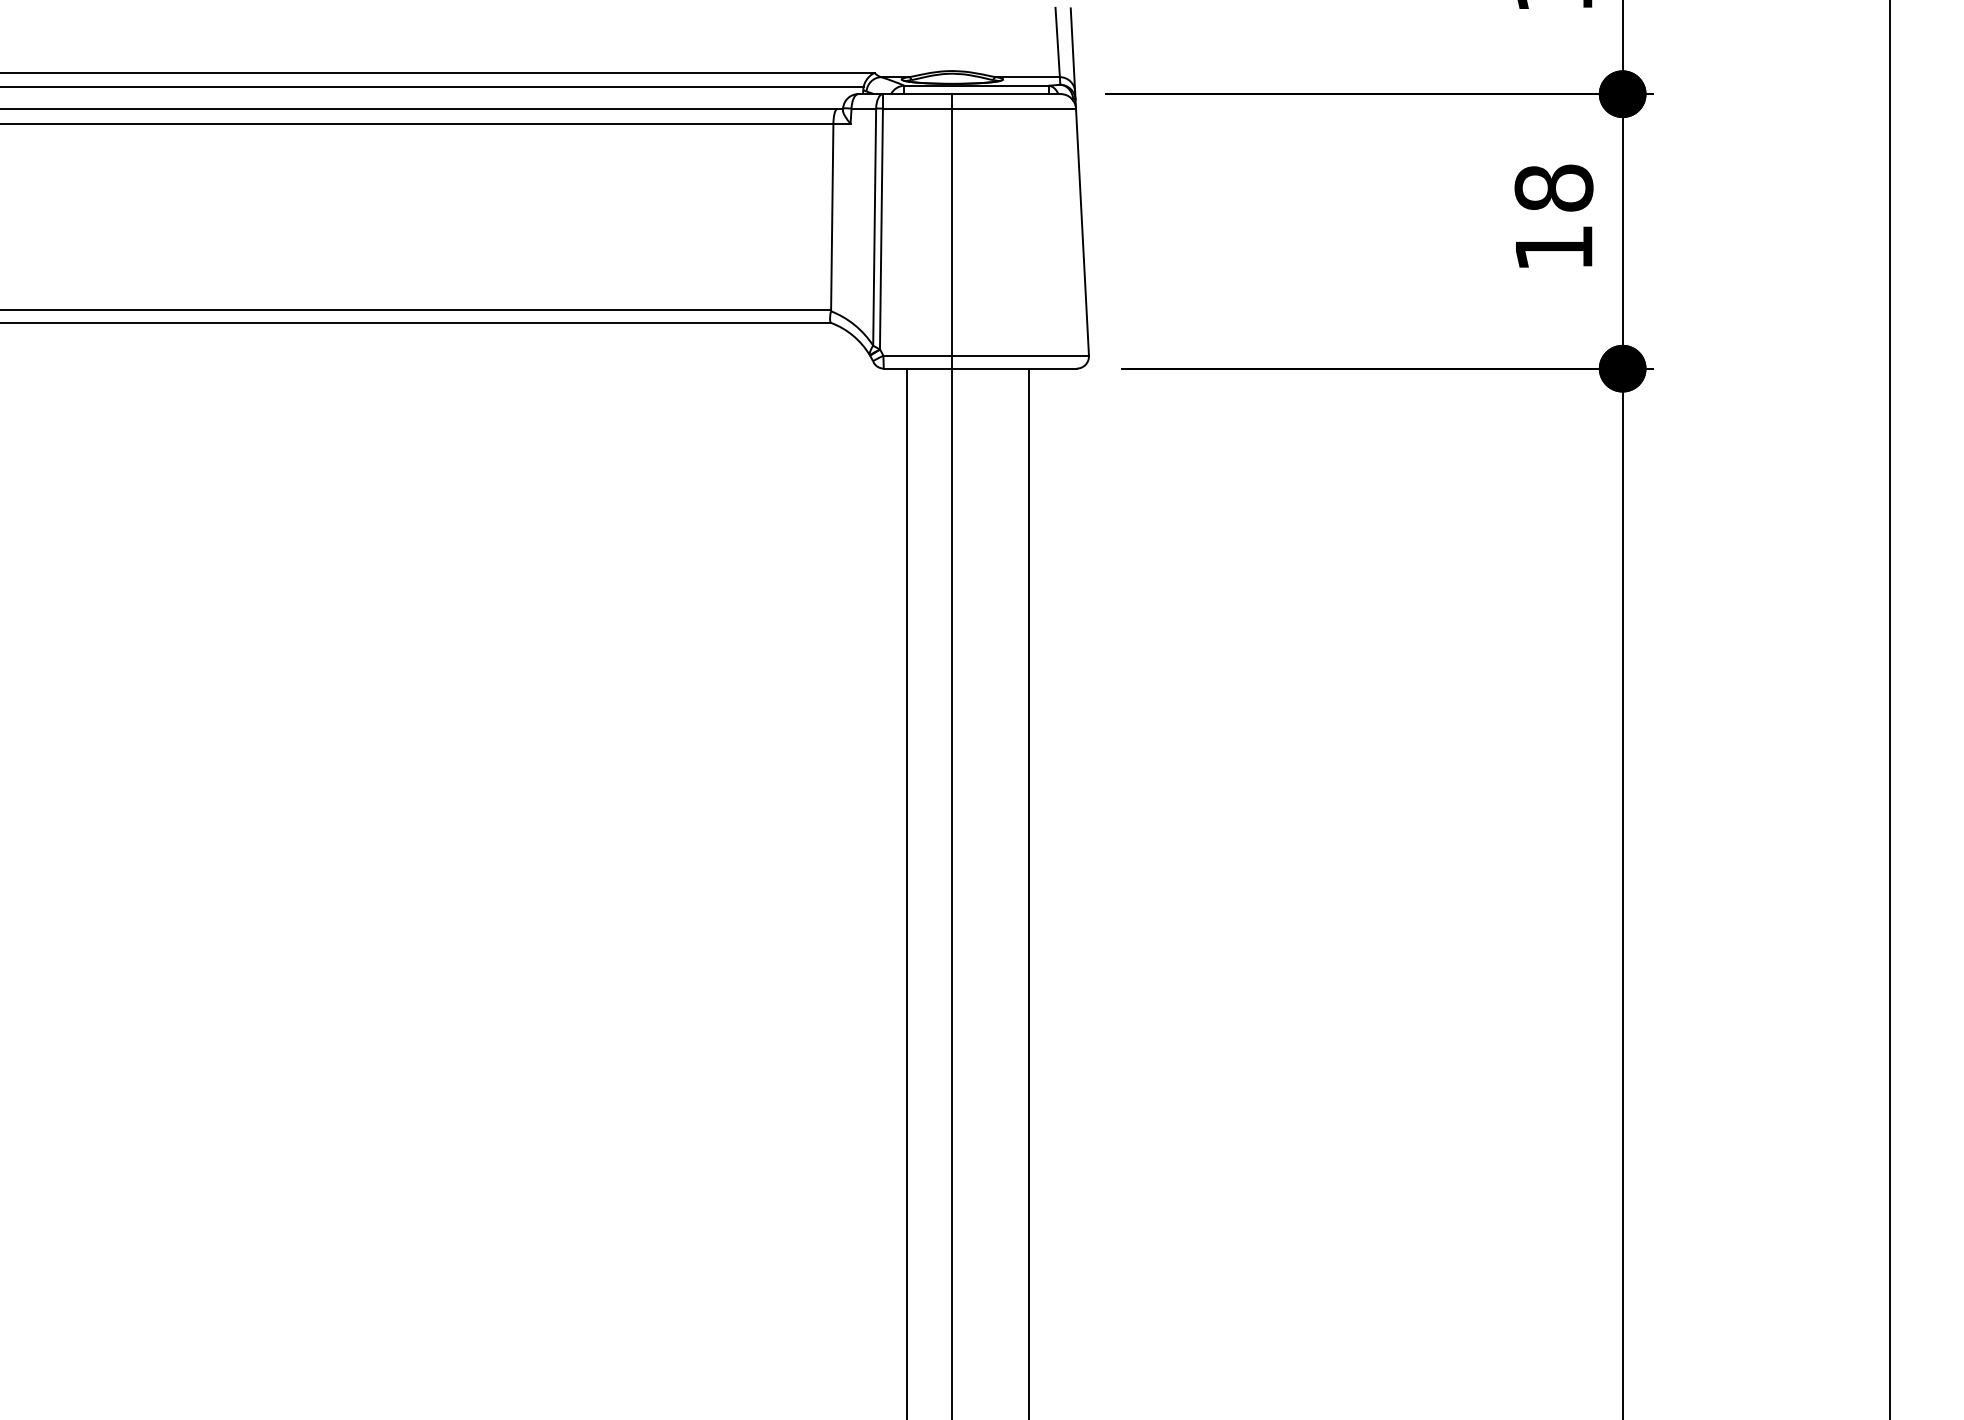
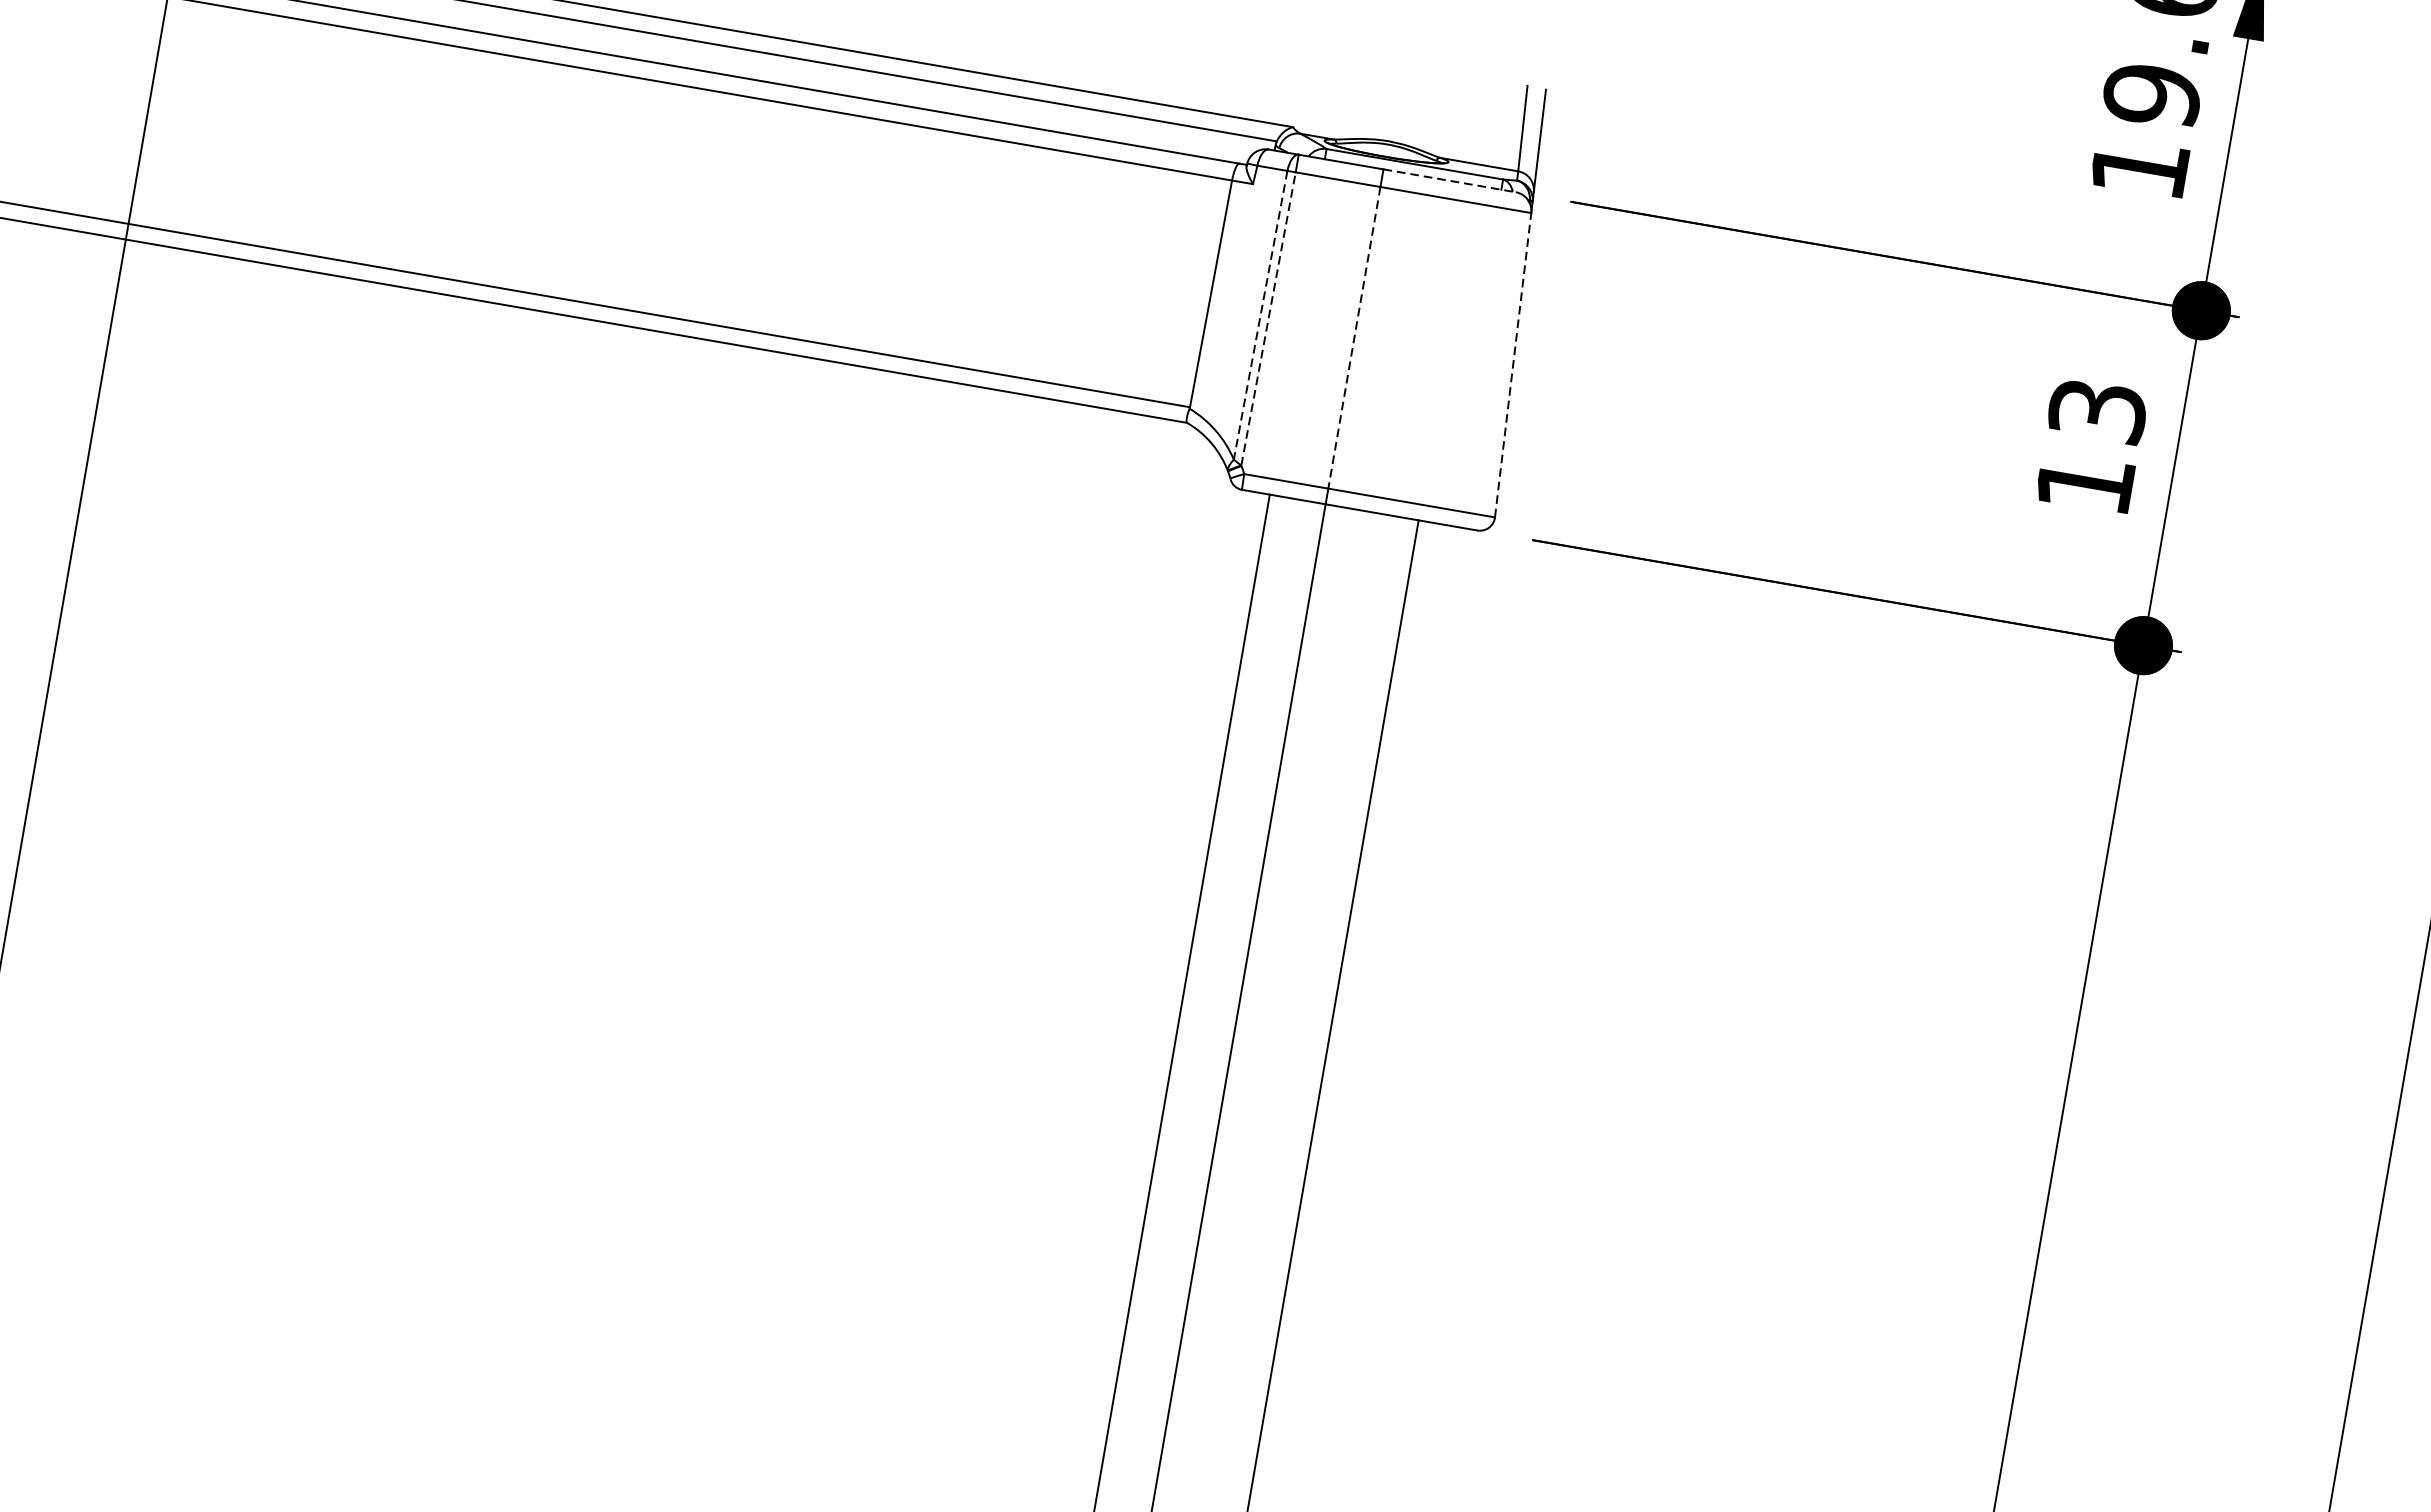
line: (1007, 94) -> (1450, 181), solid -> dashed
text: (1553, 187) -> (2097, 409), 18 -> 13
line: (874, 227) -> (1260, 315), solid -> dashed
line: (881, 228) -> (1268, 318), solid -> dashed
line: (952, 232) -> (1354, 338), solid -> dashed
line: (1082, 232) -> (1513, 365), solid -> dashed

